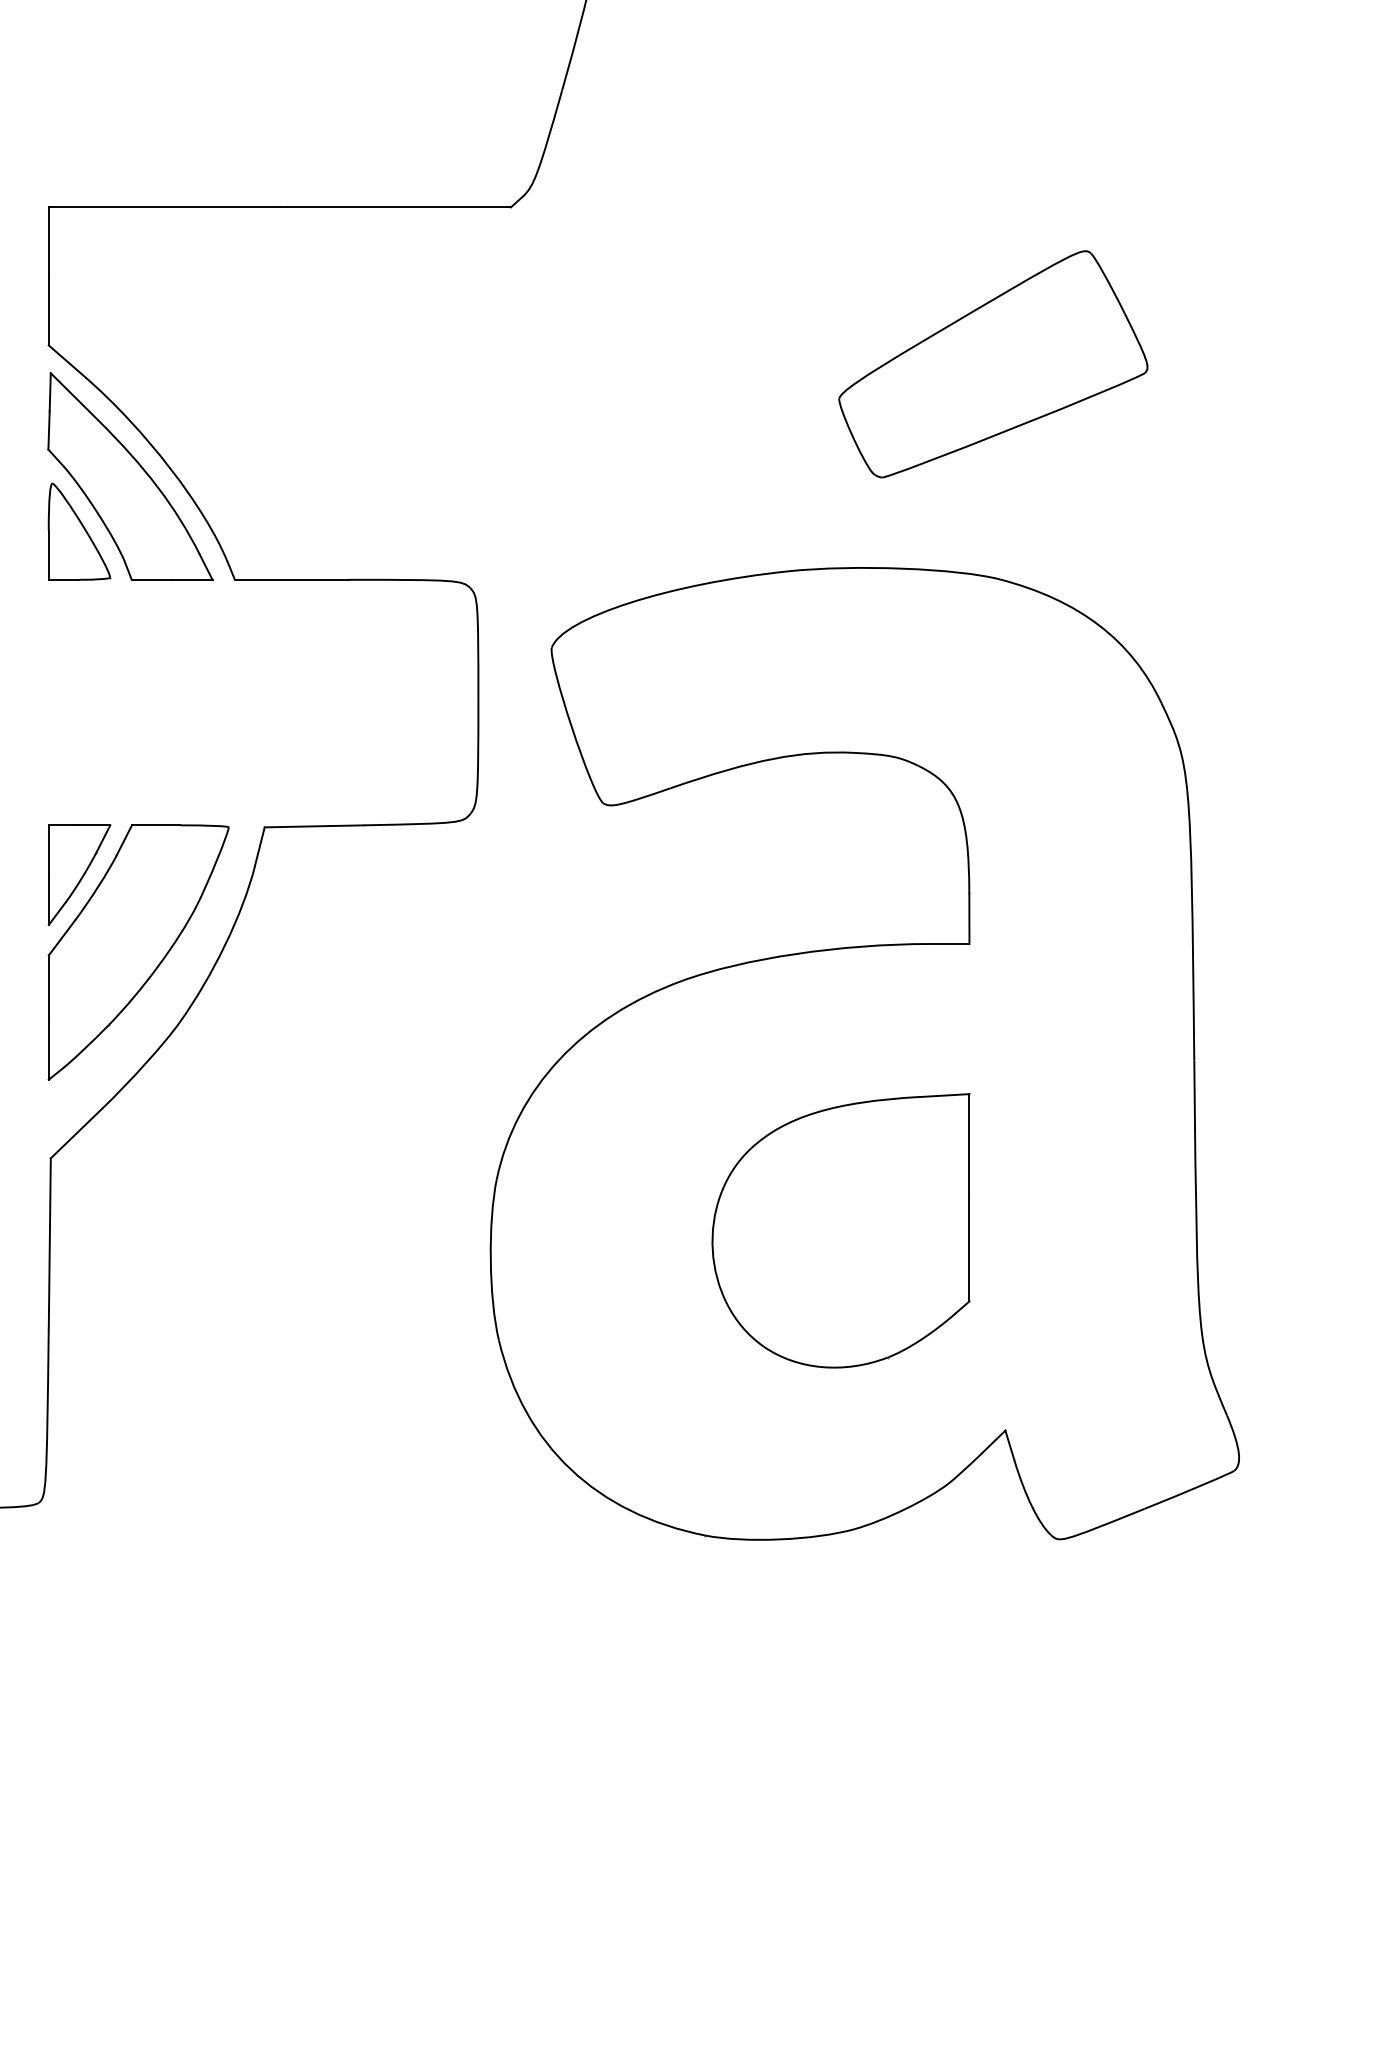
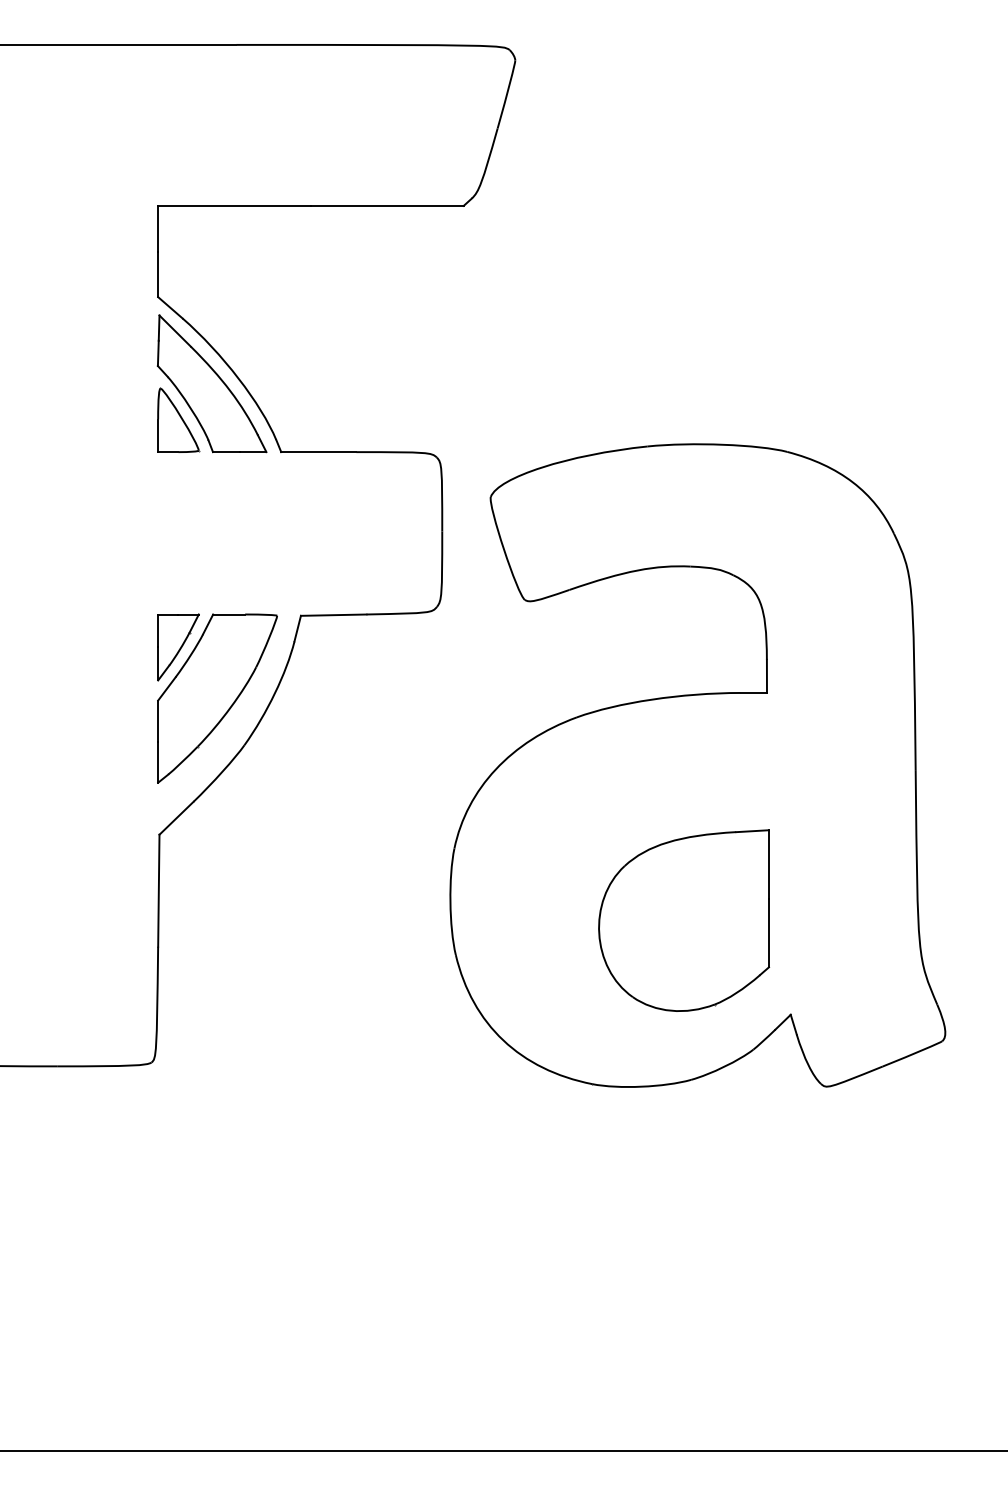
part: (992, 364) -> (782, 309), removed
part: (841, 1230) -> (684, 920), moved

